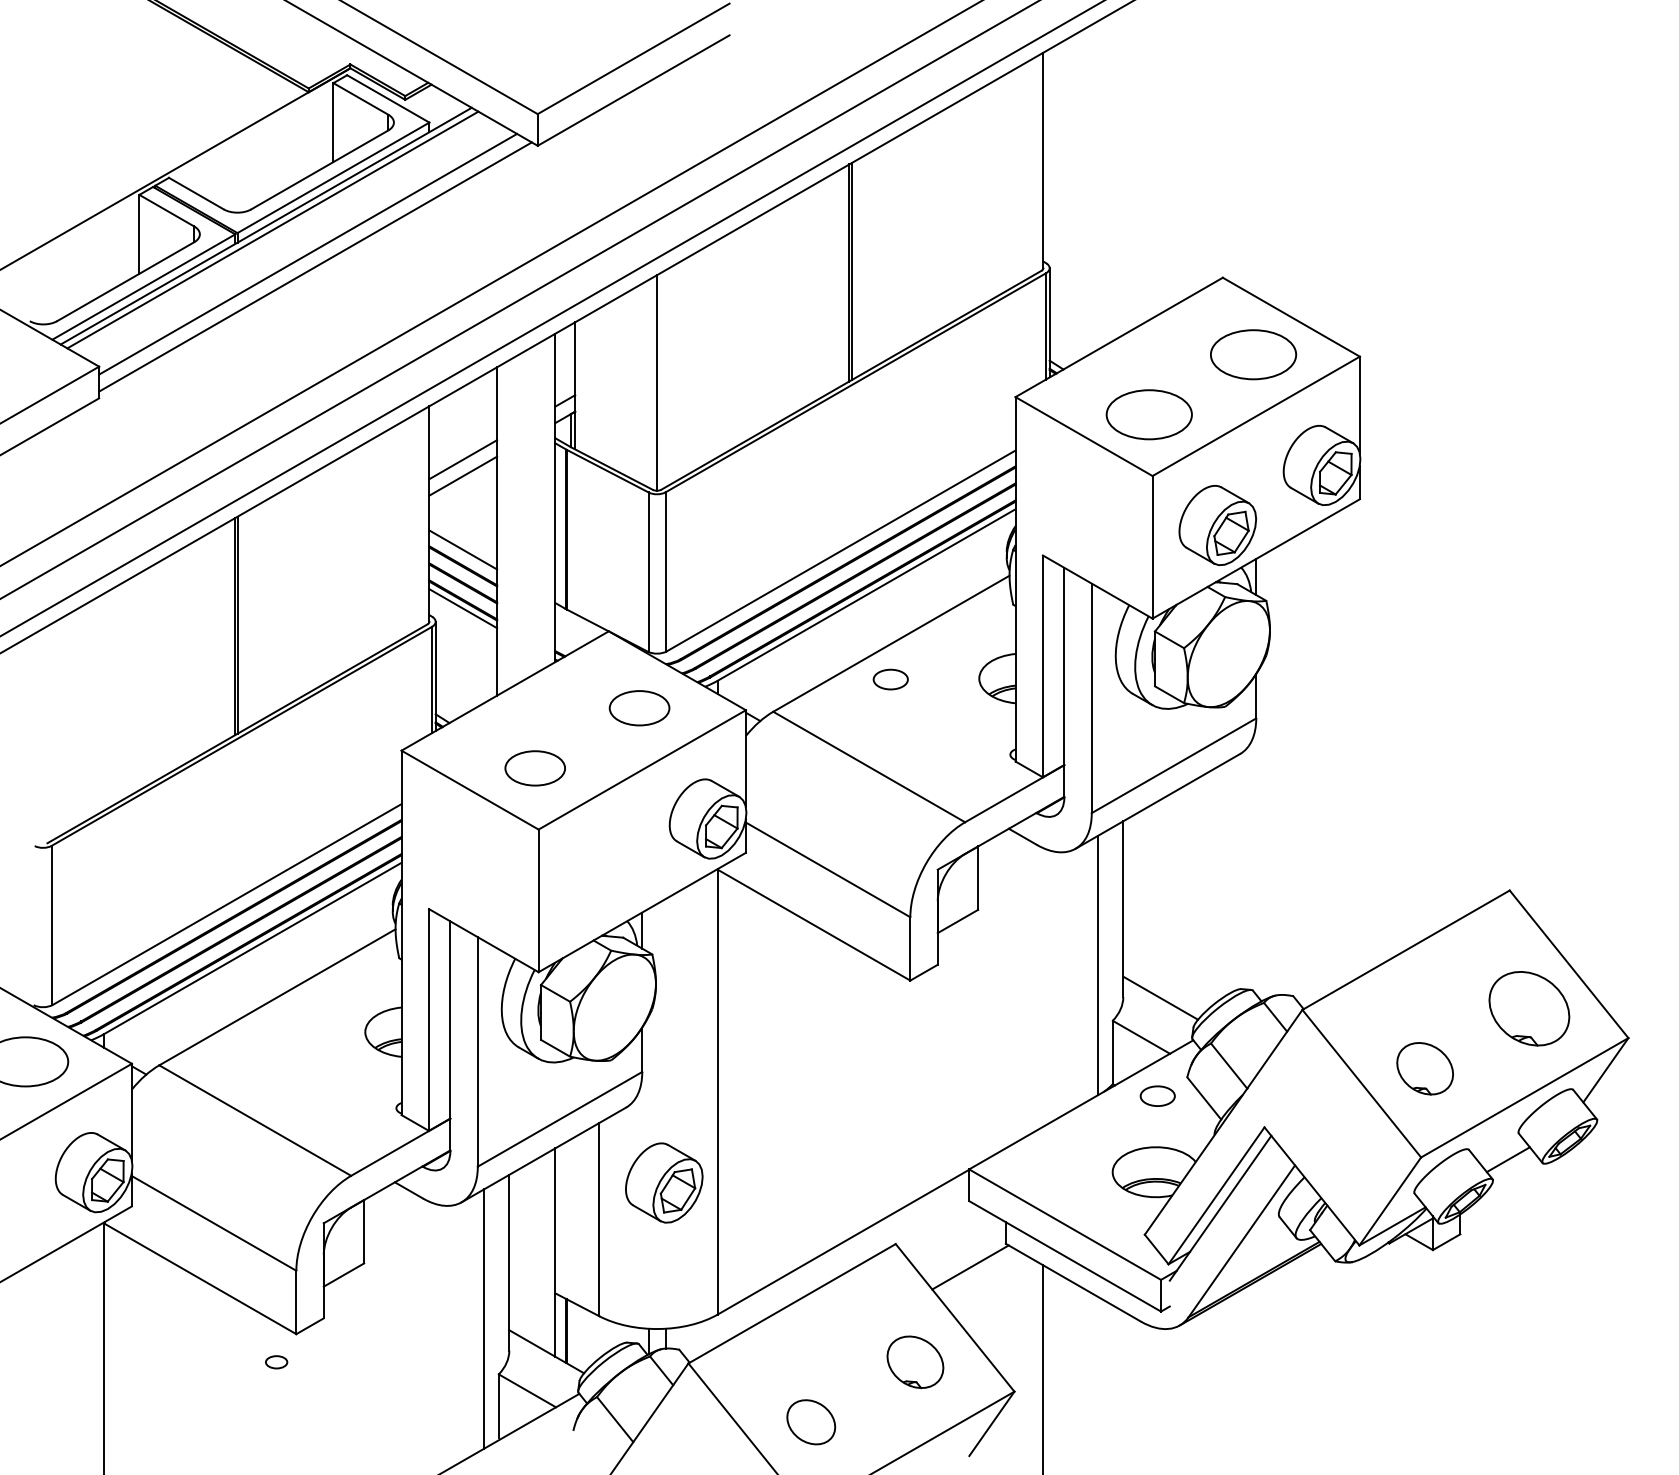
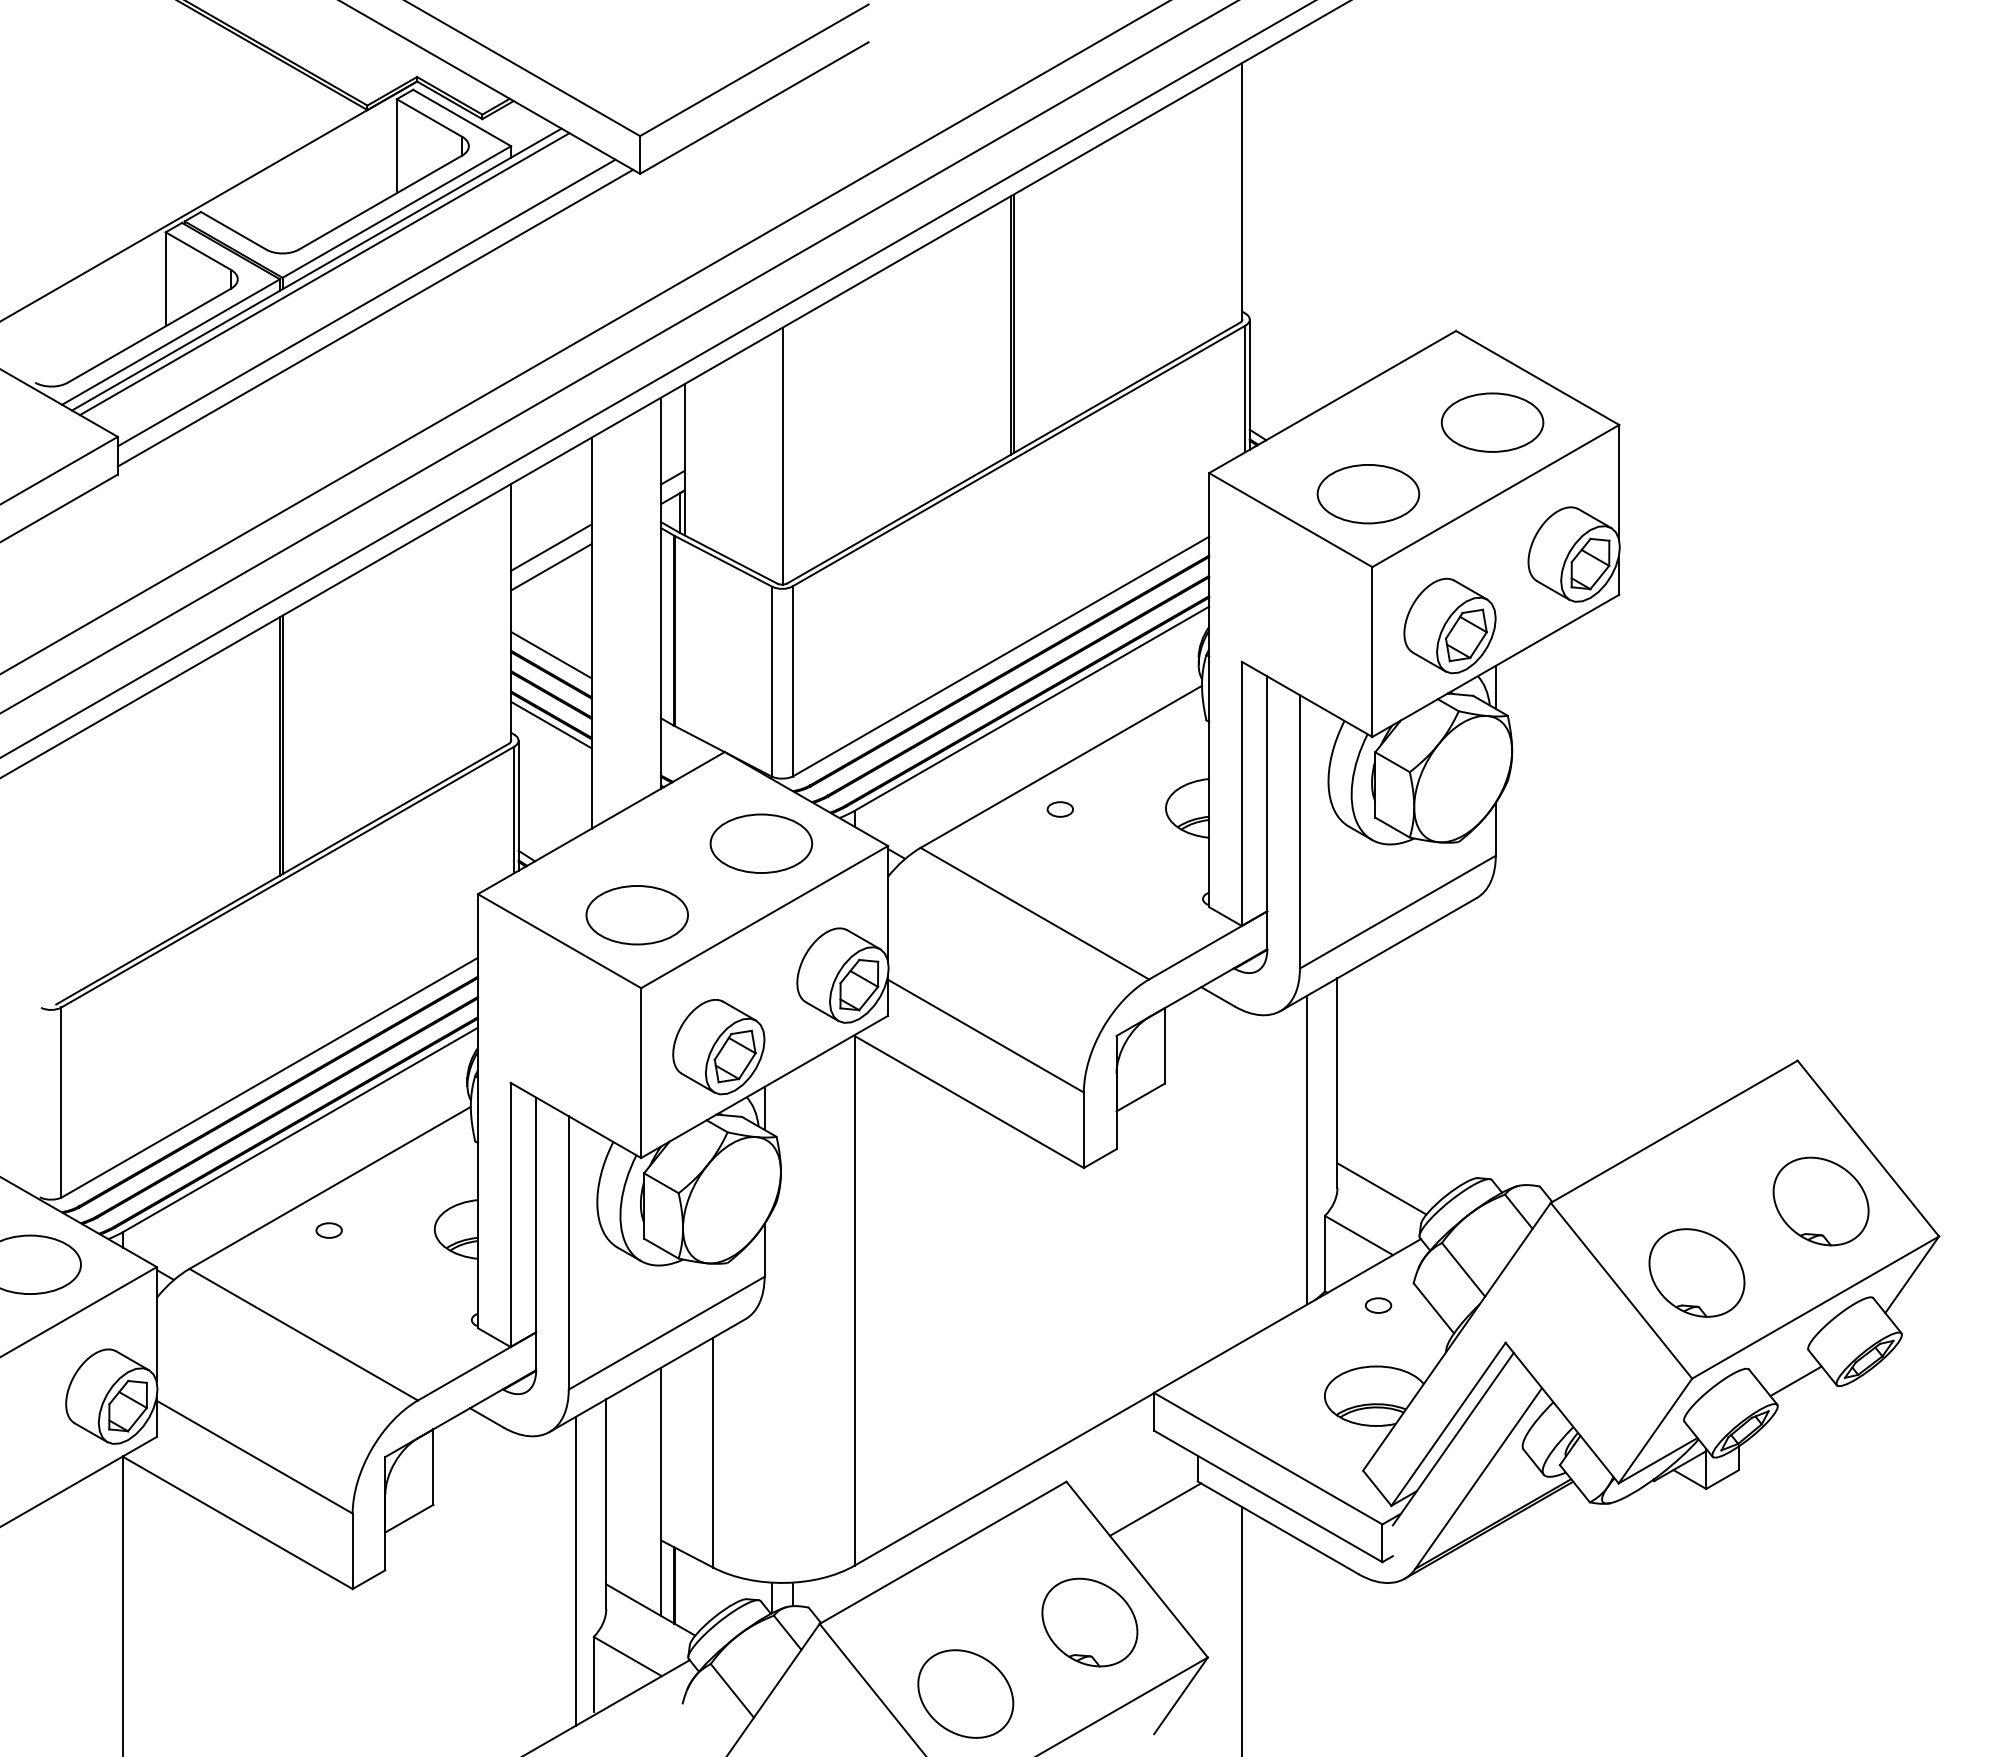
part: (889, 679) -> (1059, 809), size x0.62
part: (639, 708) -> (761, 843), size x1.43
part: (534, 768) -> (636, 915), size x1.43
part: (1424, 1068) -> (1696, 1272), size x1.43
part: (1157, 1096) -> (1378, 1305), size x0.62
part: (664, 1183) -> (718, 1047), moved
part: (276, 1362) -> (328, 1230), moved
part: (915, 1362) -> (1089, 1622), size x1.43
part: (810, 1421) -> (965, 1693), size x1.67

